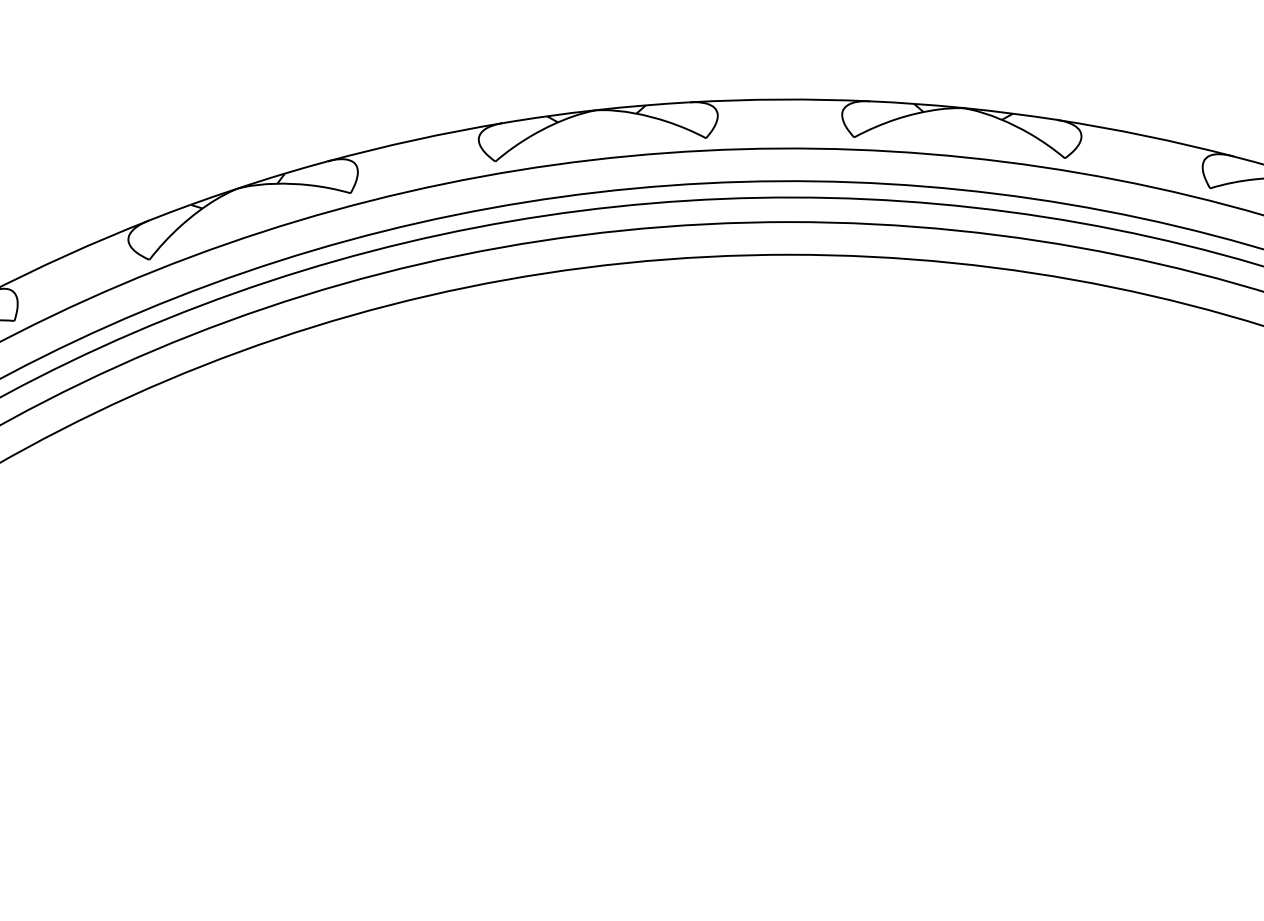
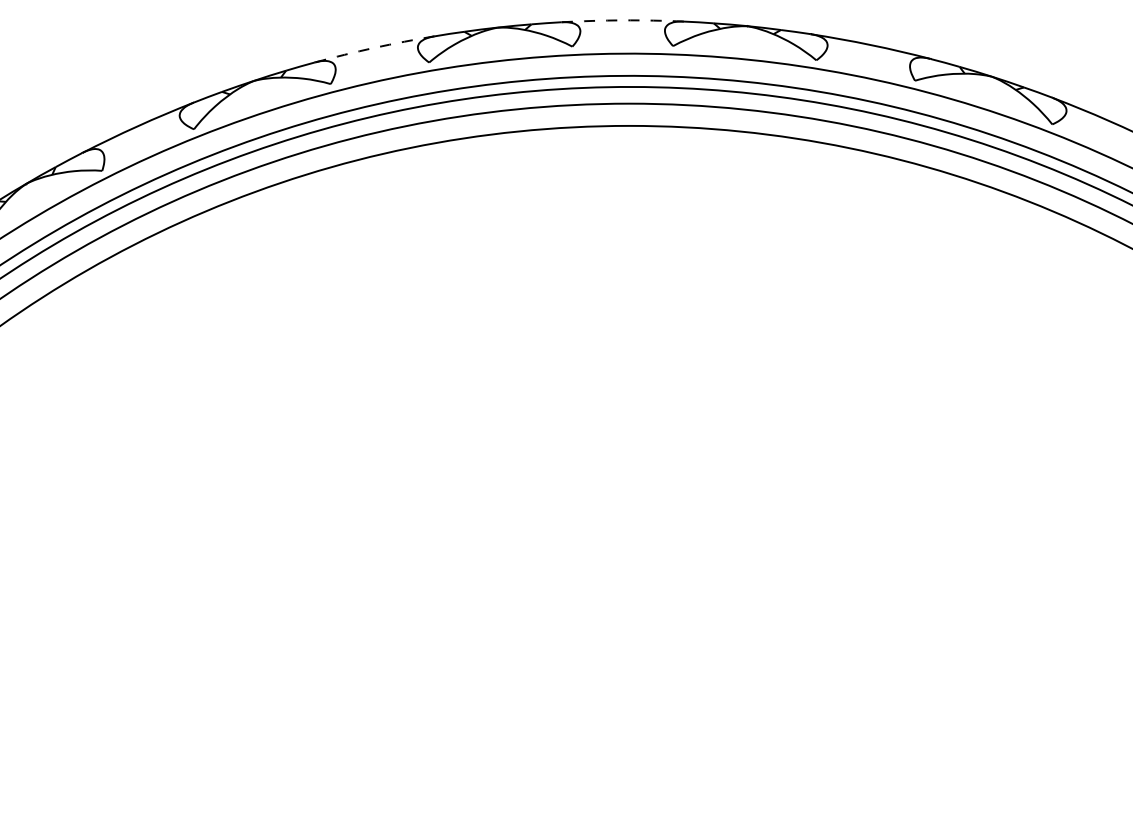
arc: (779, 99) -> (622, 20), solid -> dashed
arc: (414, 139) -> (374, 47), solid -> dashed

